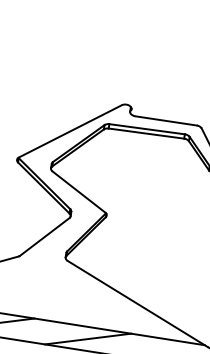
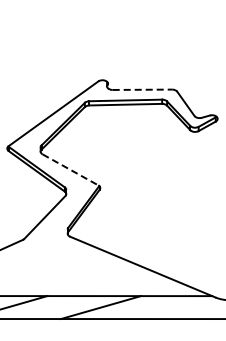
line: (166, 120) -> (142, 89), solid -> dashed
line: (78, 191) -> (70, 169), solid -> dashed

